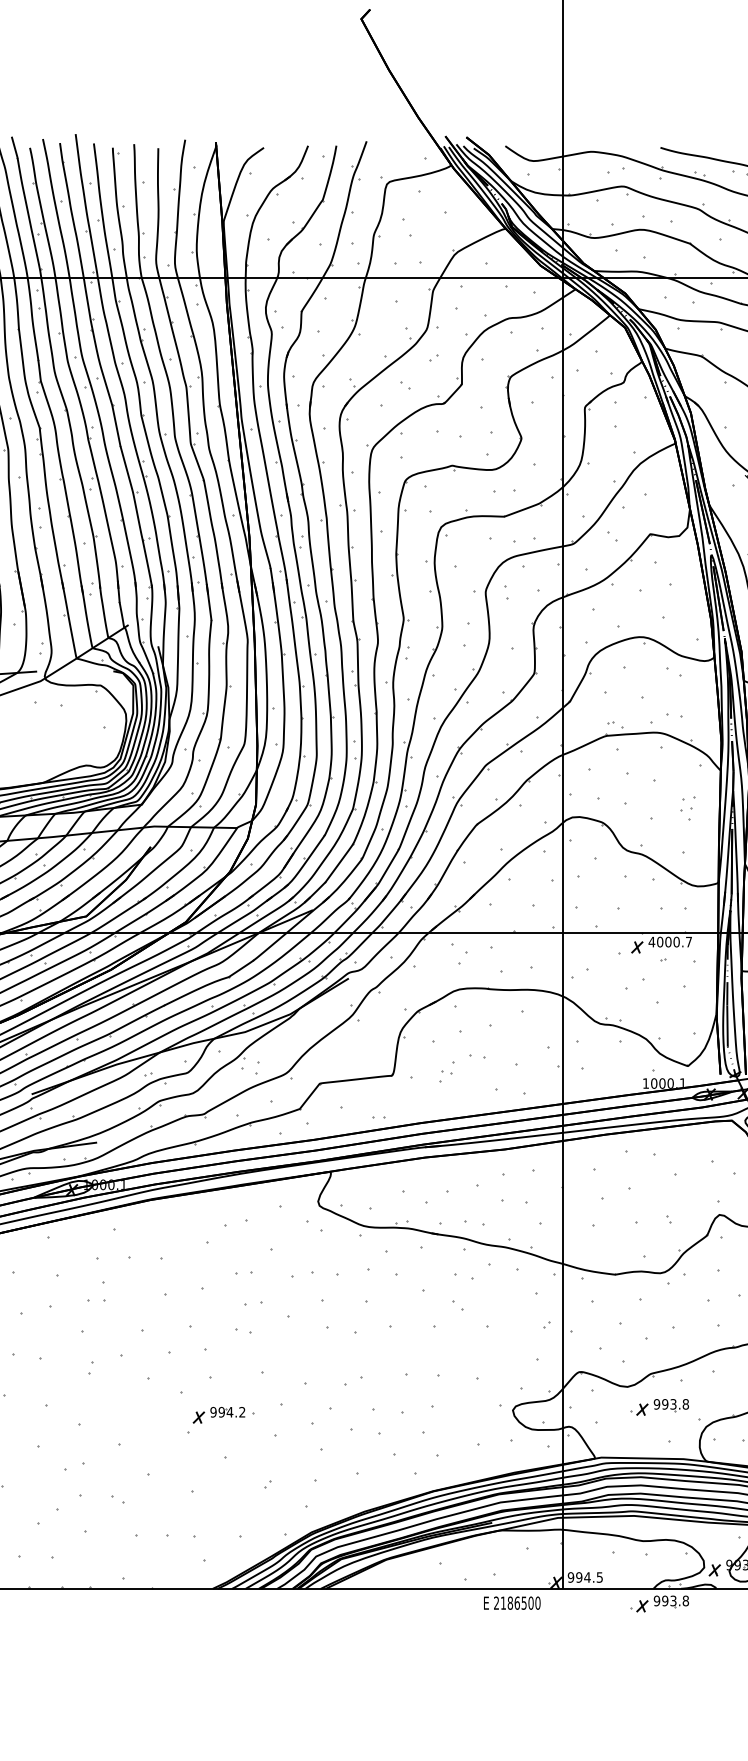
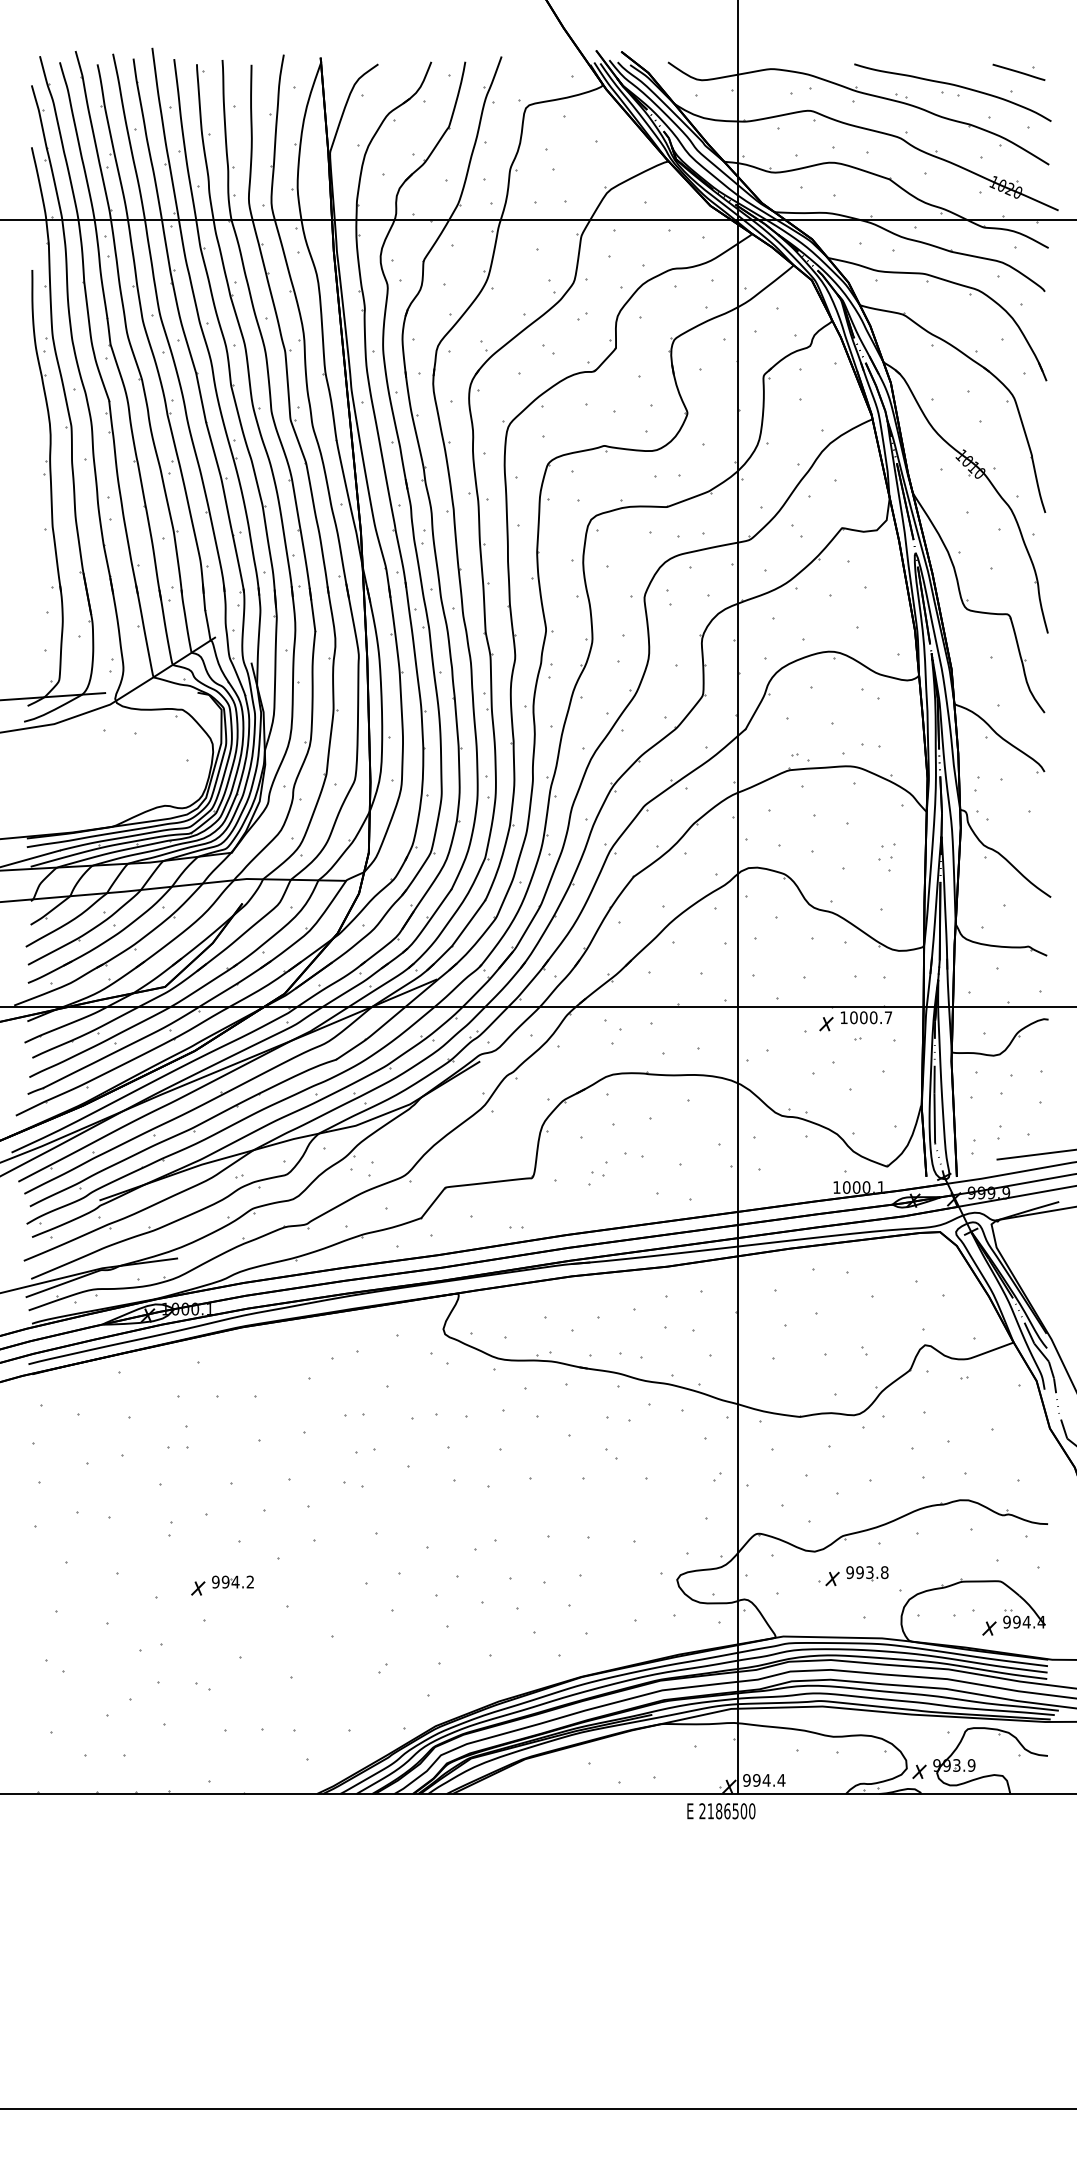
text: (652, 941) -> (844, 1017), 4000.7 -> 1000.7
part: (219, 1415) -> (222, 1585), moved
text: (599, 1577) -> (781, 1780), 994.5 -> 994.4
text: (512, 1603) -> (721, 1811), moved
part: (659, 1604) -> (853, 1812), removed

